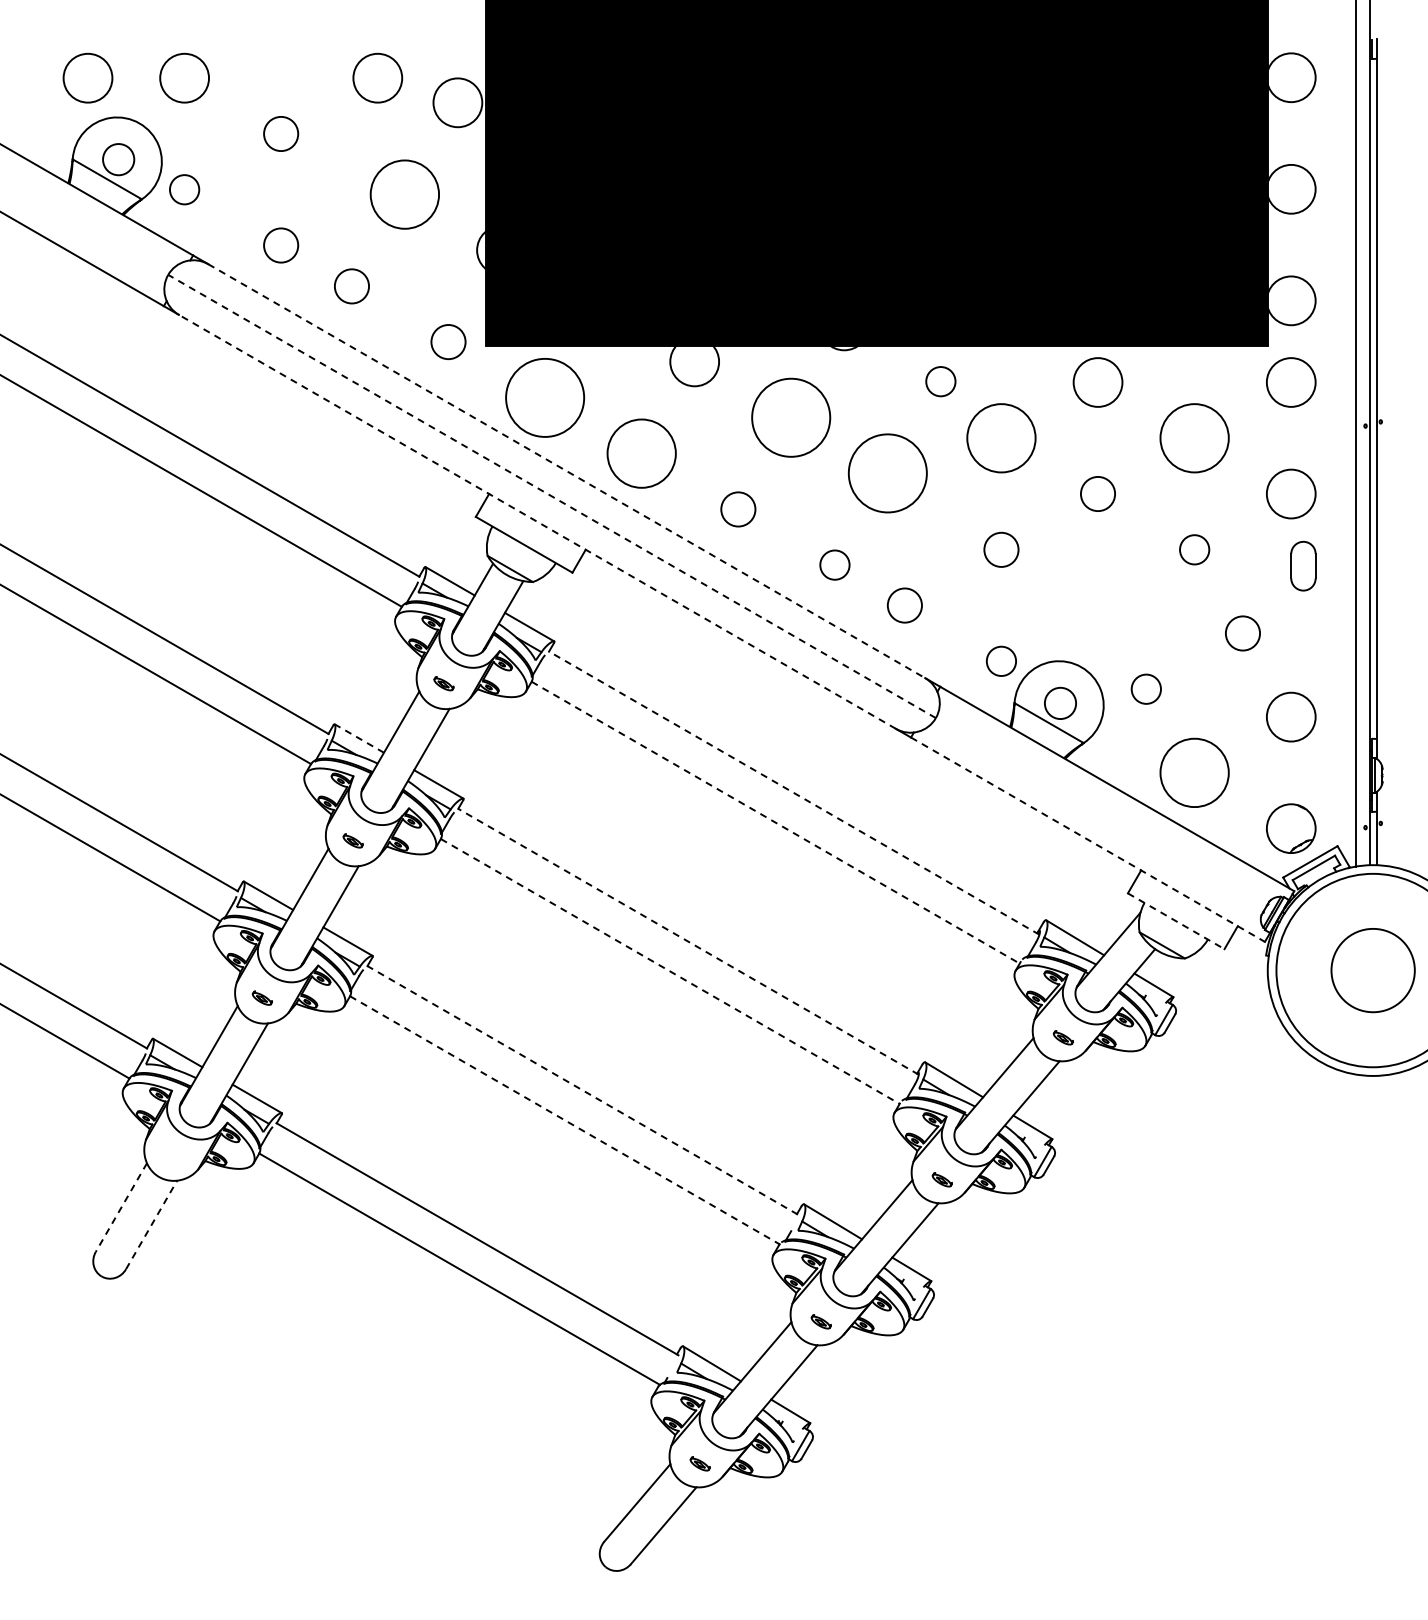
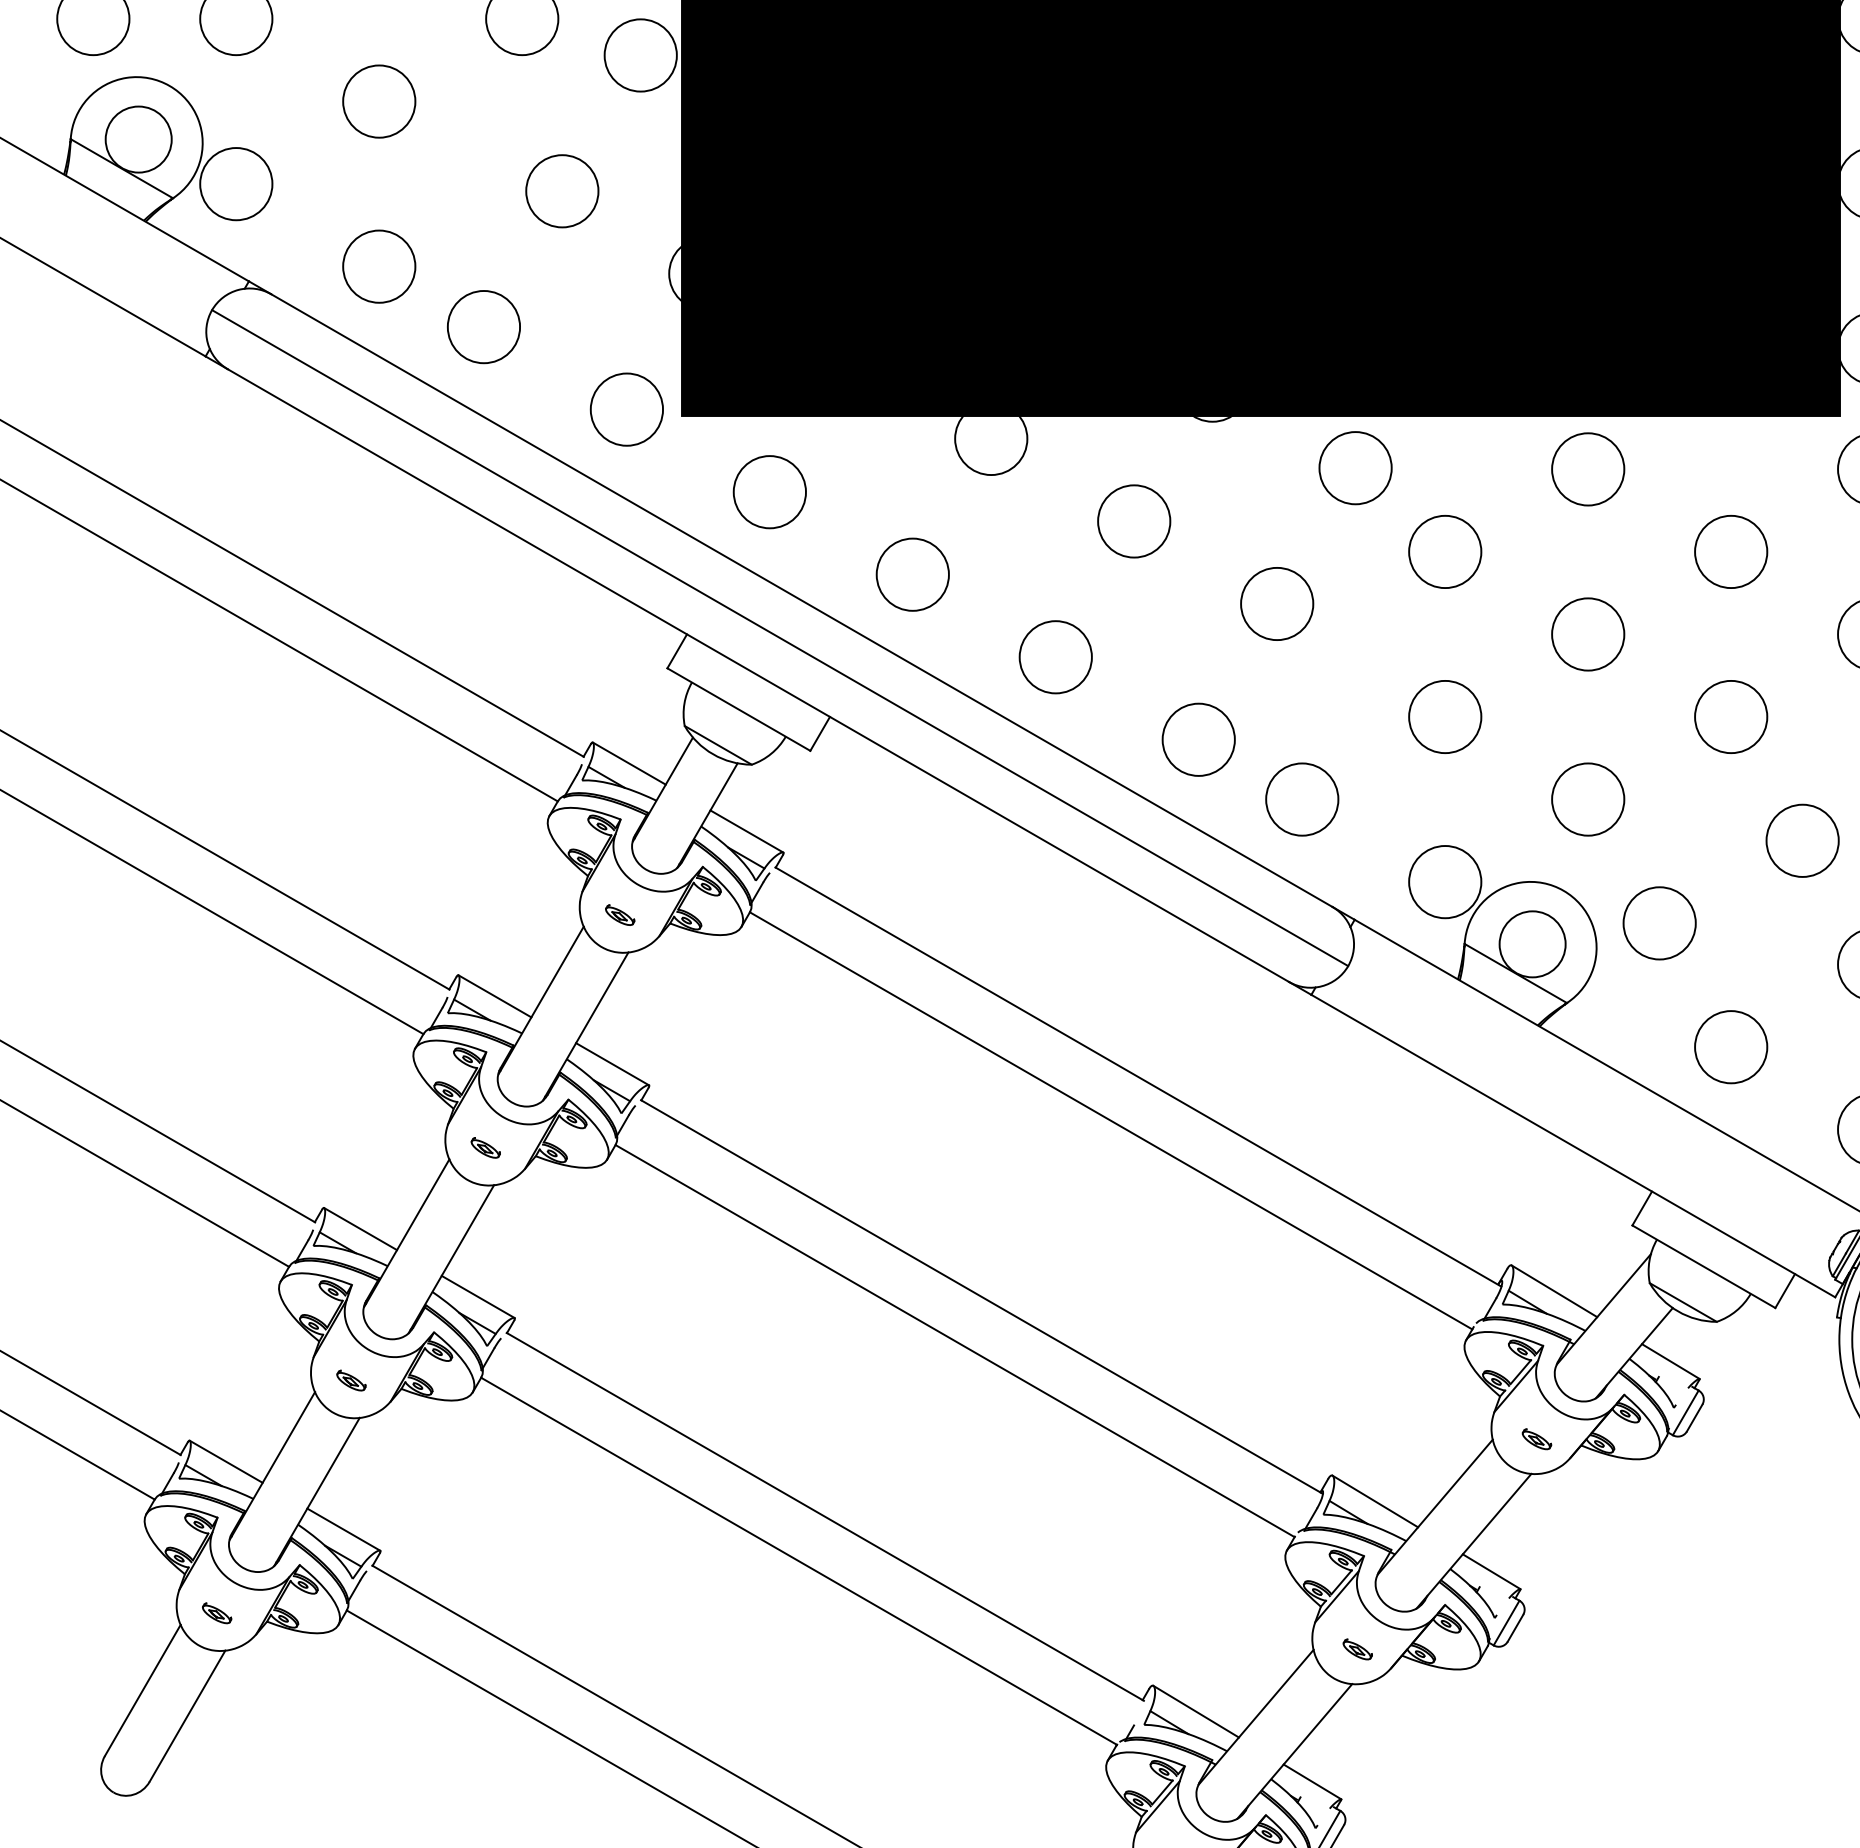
circle: (280, 133) -> (378, 100), size x1.43
circle: (118, 159) -> (138, 139), size x1.43
circle: (184, 189) -> (236, 183), size x1.67
circle: (404, 194) -> (561, 191), size x0.71
circle: (280, 245) -> (378, 266), size x1.43
circle: (351, 286) -> (483, 327), size x1.43
circle: (448, 341) -> (626, 408), size x1.43
circle: (940, 381) -> (1355, 467), size x1.67
circle: (544, 397) -> (768, 491), size x0.62
circle: (791, 417) -> (1134, 521), size x0.62
circle: (1001, 437) -> (1445, 550), size x0.71
circle: (1194, 437) -> (1730, 550), size x0.71
circle: (641, 453) -> (912, 574), size x0.71
line: (566, 471) -> (801, 601), dashed -> solid
circle: (887, 473) -> (1276, 604), size x0.62
circle: (1097, 493) -> (1587, 633), size x1.43
line: (551, 496) -> (779, 638), dashed -> solid
circle: (738, 509) -> (1056, 657), size x1.43
line: (537, 521) -> (758, 675), dashed -> solid
circle: (1001, 549) -> (1445, 716), size x1.43
circle: (1194, 549) -> (1730, 716), size x1.67
circle: (834, 564) -> (1198, 738), size x1.67
circle: (904, 605) -> (1301, 799), size x1.43
circle: (1097, 605) -> (1587, 799), added
circle: (1242, 633) -> (1801, 840), size x1.43
circle: (1001, 660) -> (1445, 880), size x1.67
circle: (1145, 688) -> (1658, 922), size x1.67
circle: (1060, 703) -> (1532, 944), size x1.43
line: (358, 738) -> (493, 996), dashed -> solid
circle: (1194, 772) -> (1730, 1046), size x0.71
line: (793, 792) -> (1137, 1076), dashed -> solid
line: (775, 822) -> (1110, 1120), dashed -> solid
line: (1088, 839) -> (1574, 1145), dashed -> solid
line: (1176, 921) -> (1704, 1267), dashed -> solid
line: (688, 941) -> (982, 1296), dashed -> solid
line: (670, 971) -> (955, 1341), dashed -> solid
line: (582, 1090) -> (825, 1517), dashed -> solid
line: (565, 1120) -> (800, 1561), dashed -> solid
part: (171, 1155) -> (216, 1613), added
line: (121, 1207) -> (142, 1690), dashed -> solid
line: (151, 1224) -> (187, 1715), dashed -> solid

